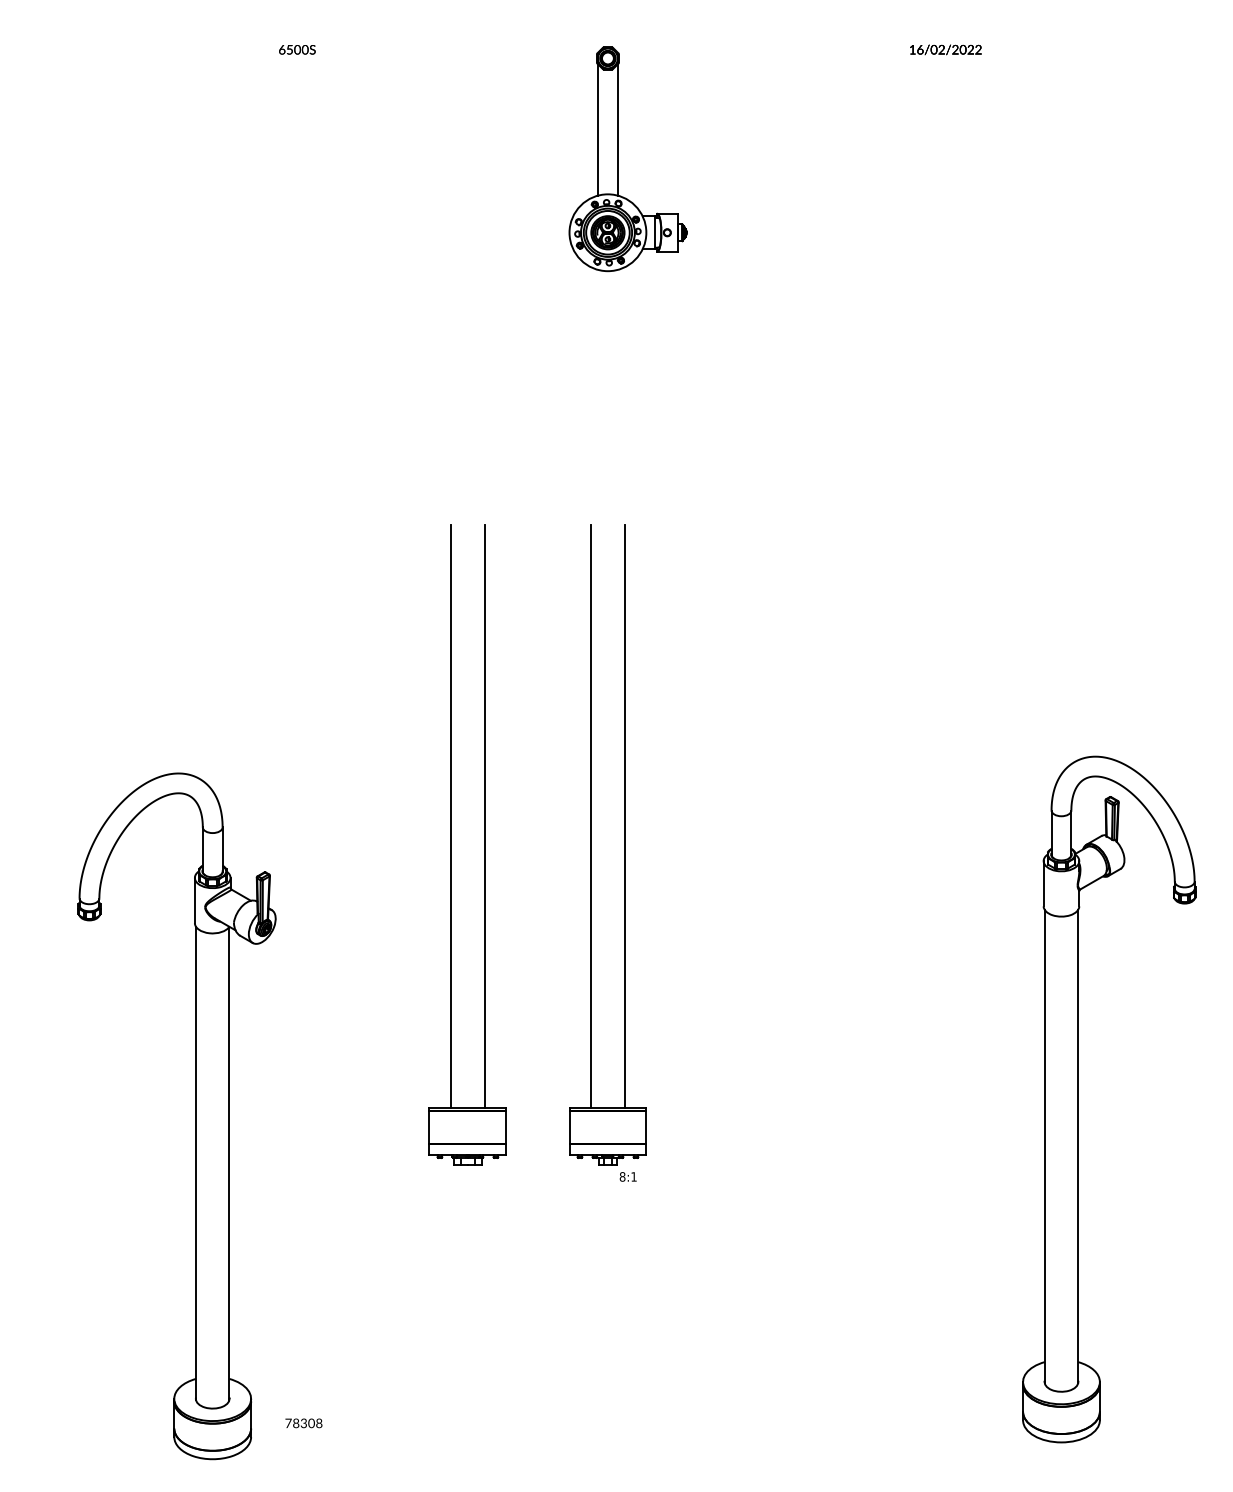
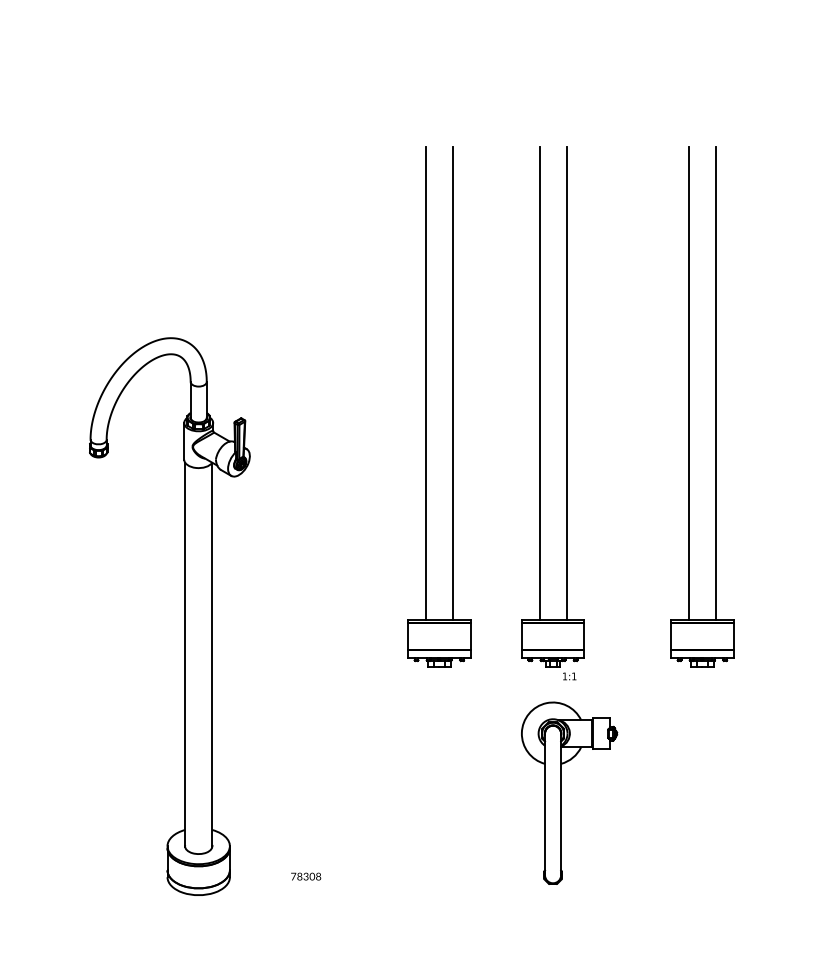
part: (775, 844) -> (689, 406), added
part: (195, 1116) -> (184, 616), moved
text: (622, 1176) -> (564, 676), 8:1 -> 1:1
part: (618, 1320) -> (561, 793), added

